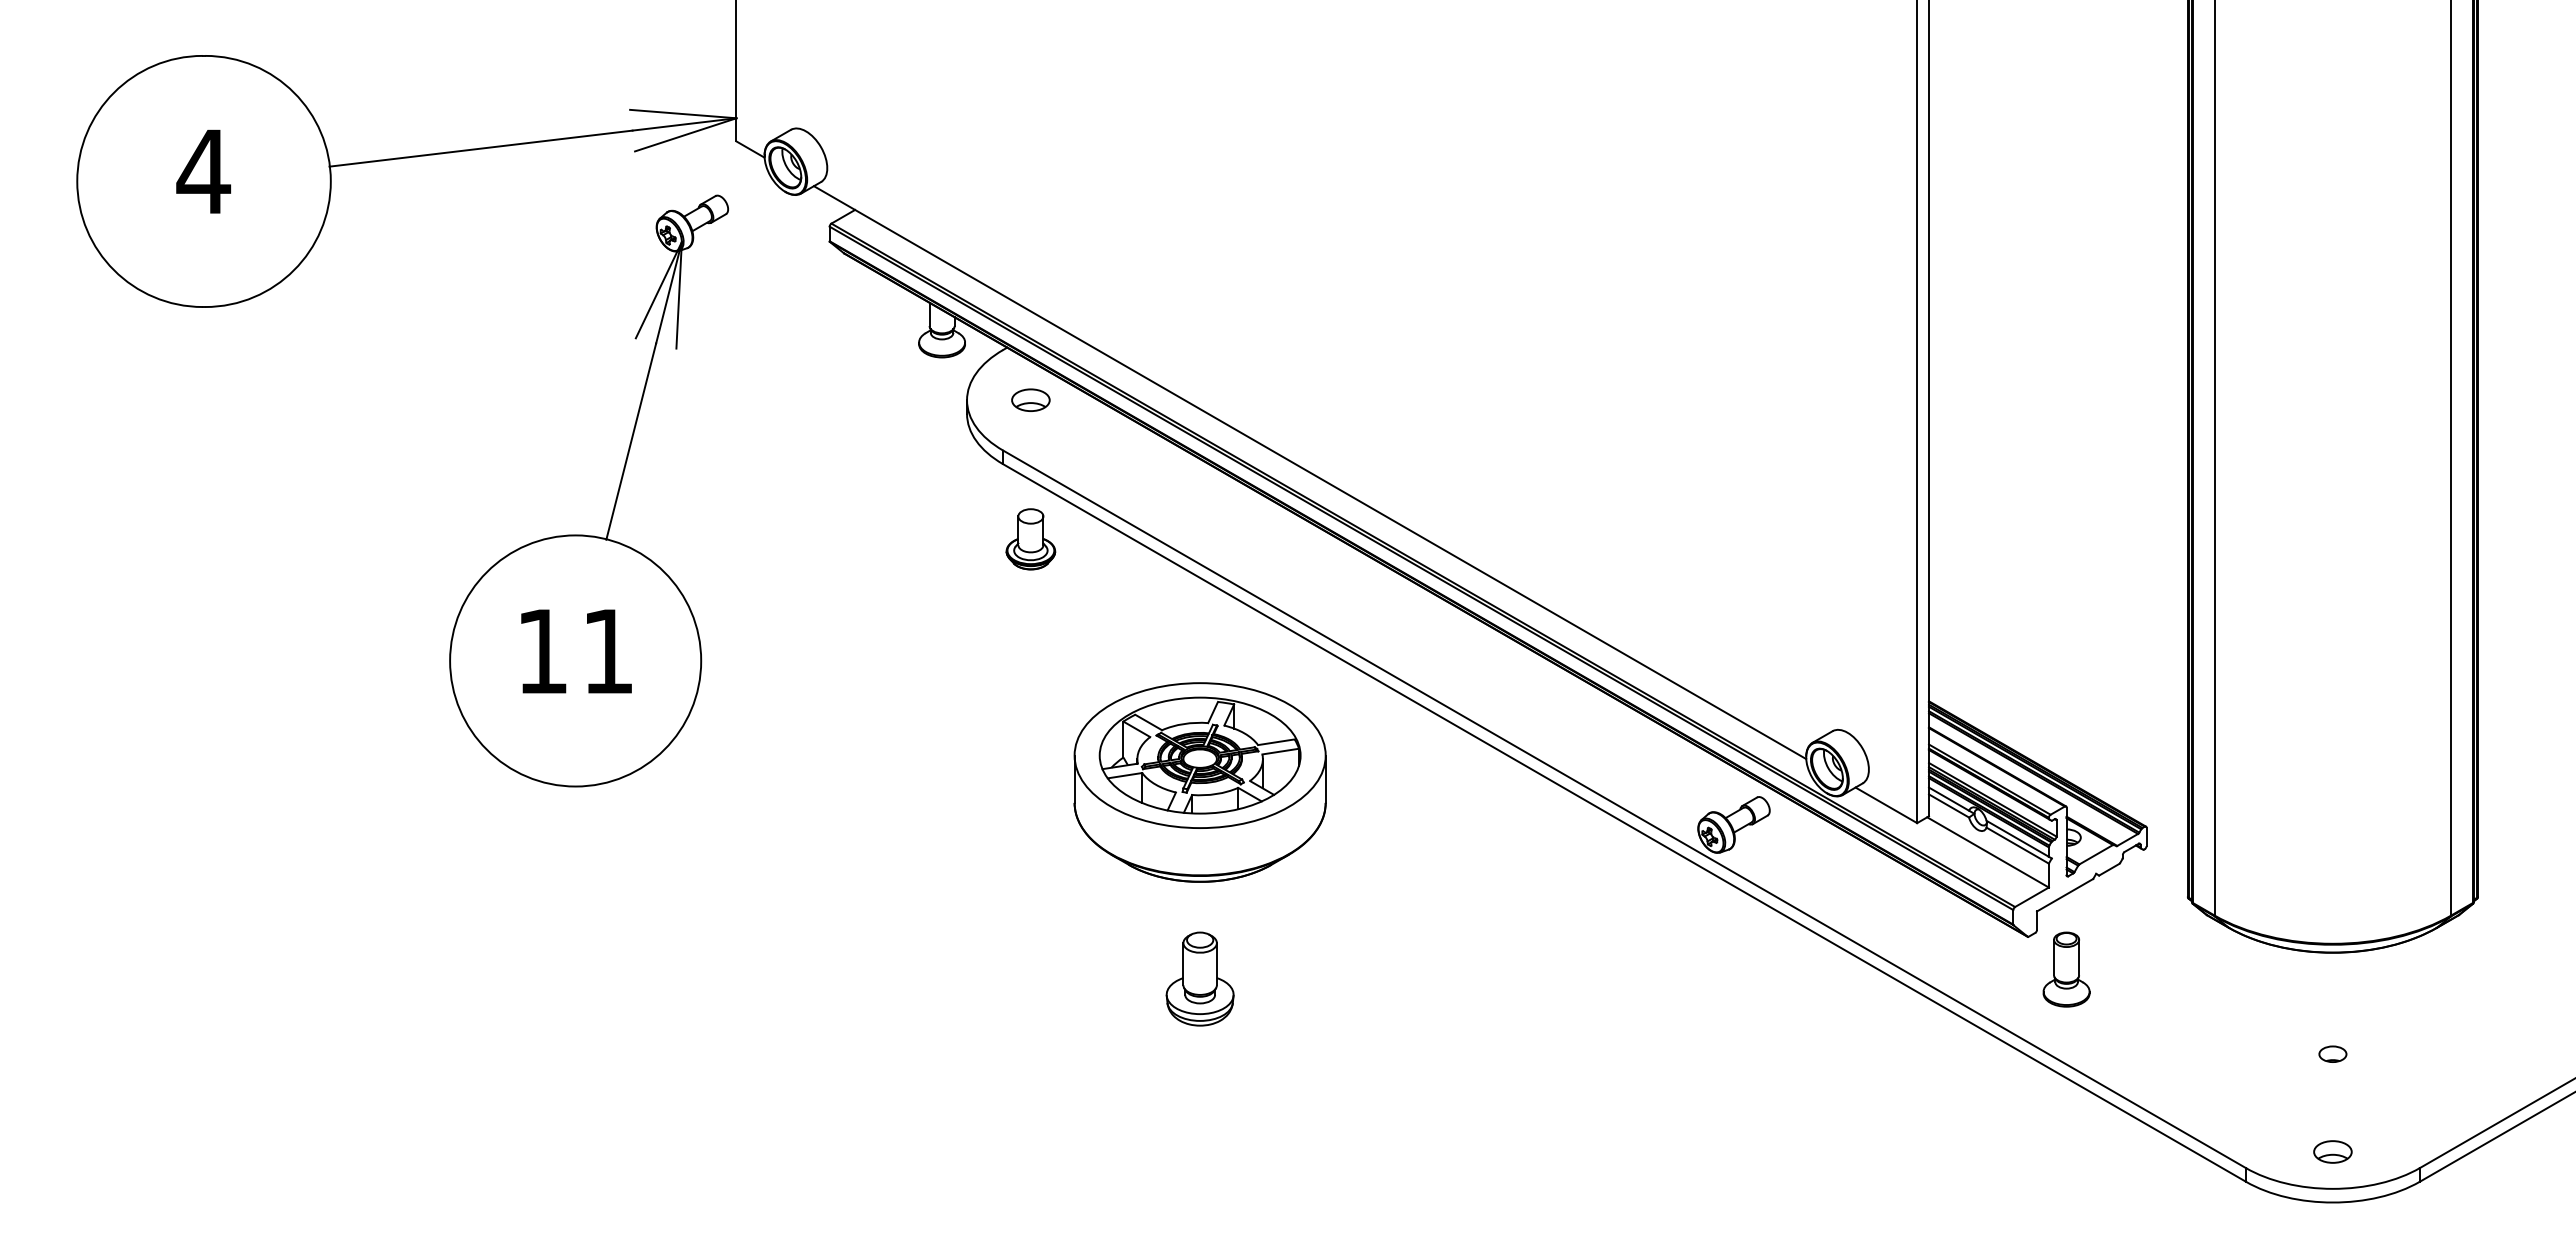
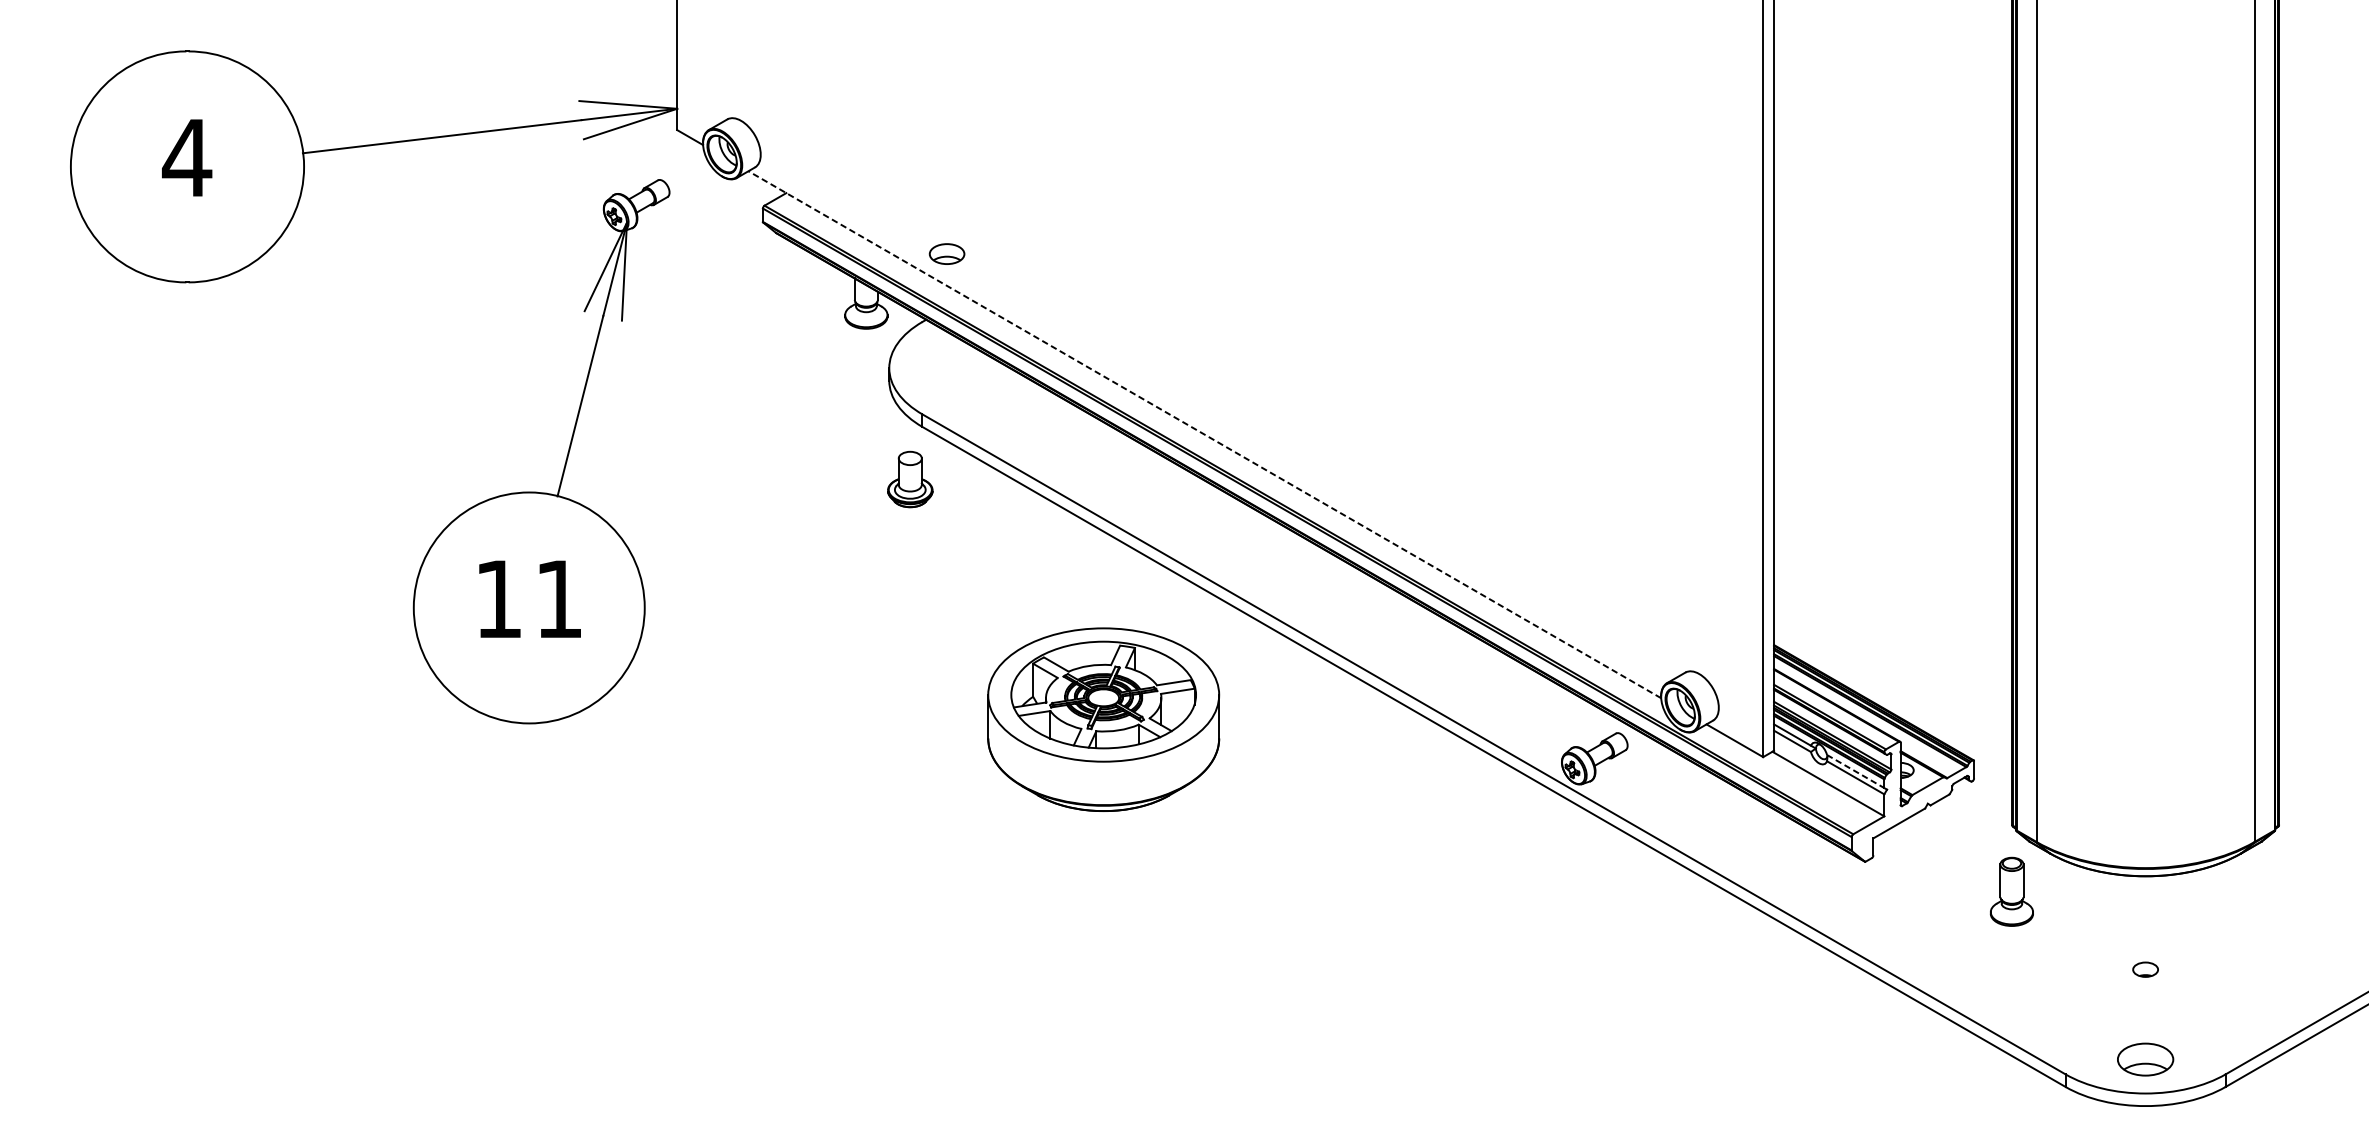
part: (1030, 399) -> (946, 253), moved
line: (1310, 472) -> (1205, 434), solid -> dashed
part: (1030, 539) -> (909, 479), moved
line: (2017, 838) -> (1855, 771), solid -> dashed
part: (2066, 969) -> (2011, 891), moved
part: (1199, 978) -> (1103, 900), removed
part: (2332, 1151) -> (2145, 1059), size x1.6

